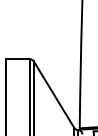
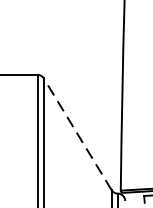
line: (54, 94) -> (78, 133), solid -> dashed

